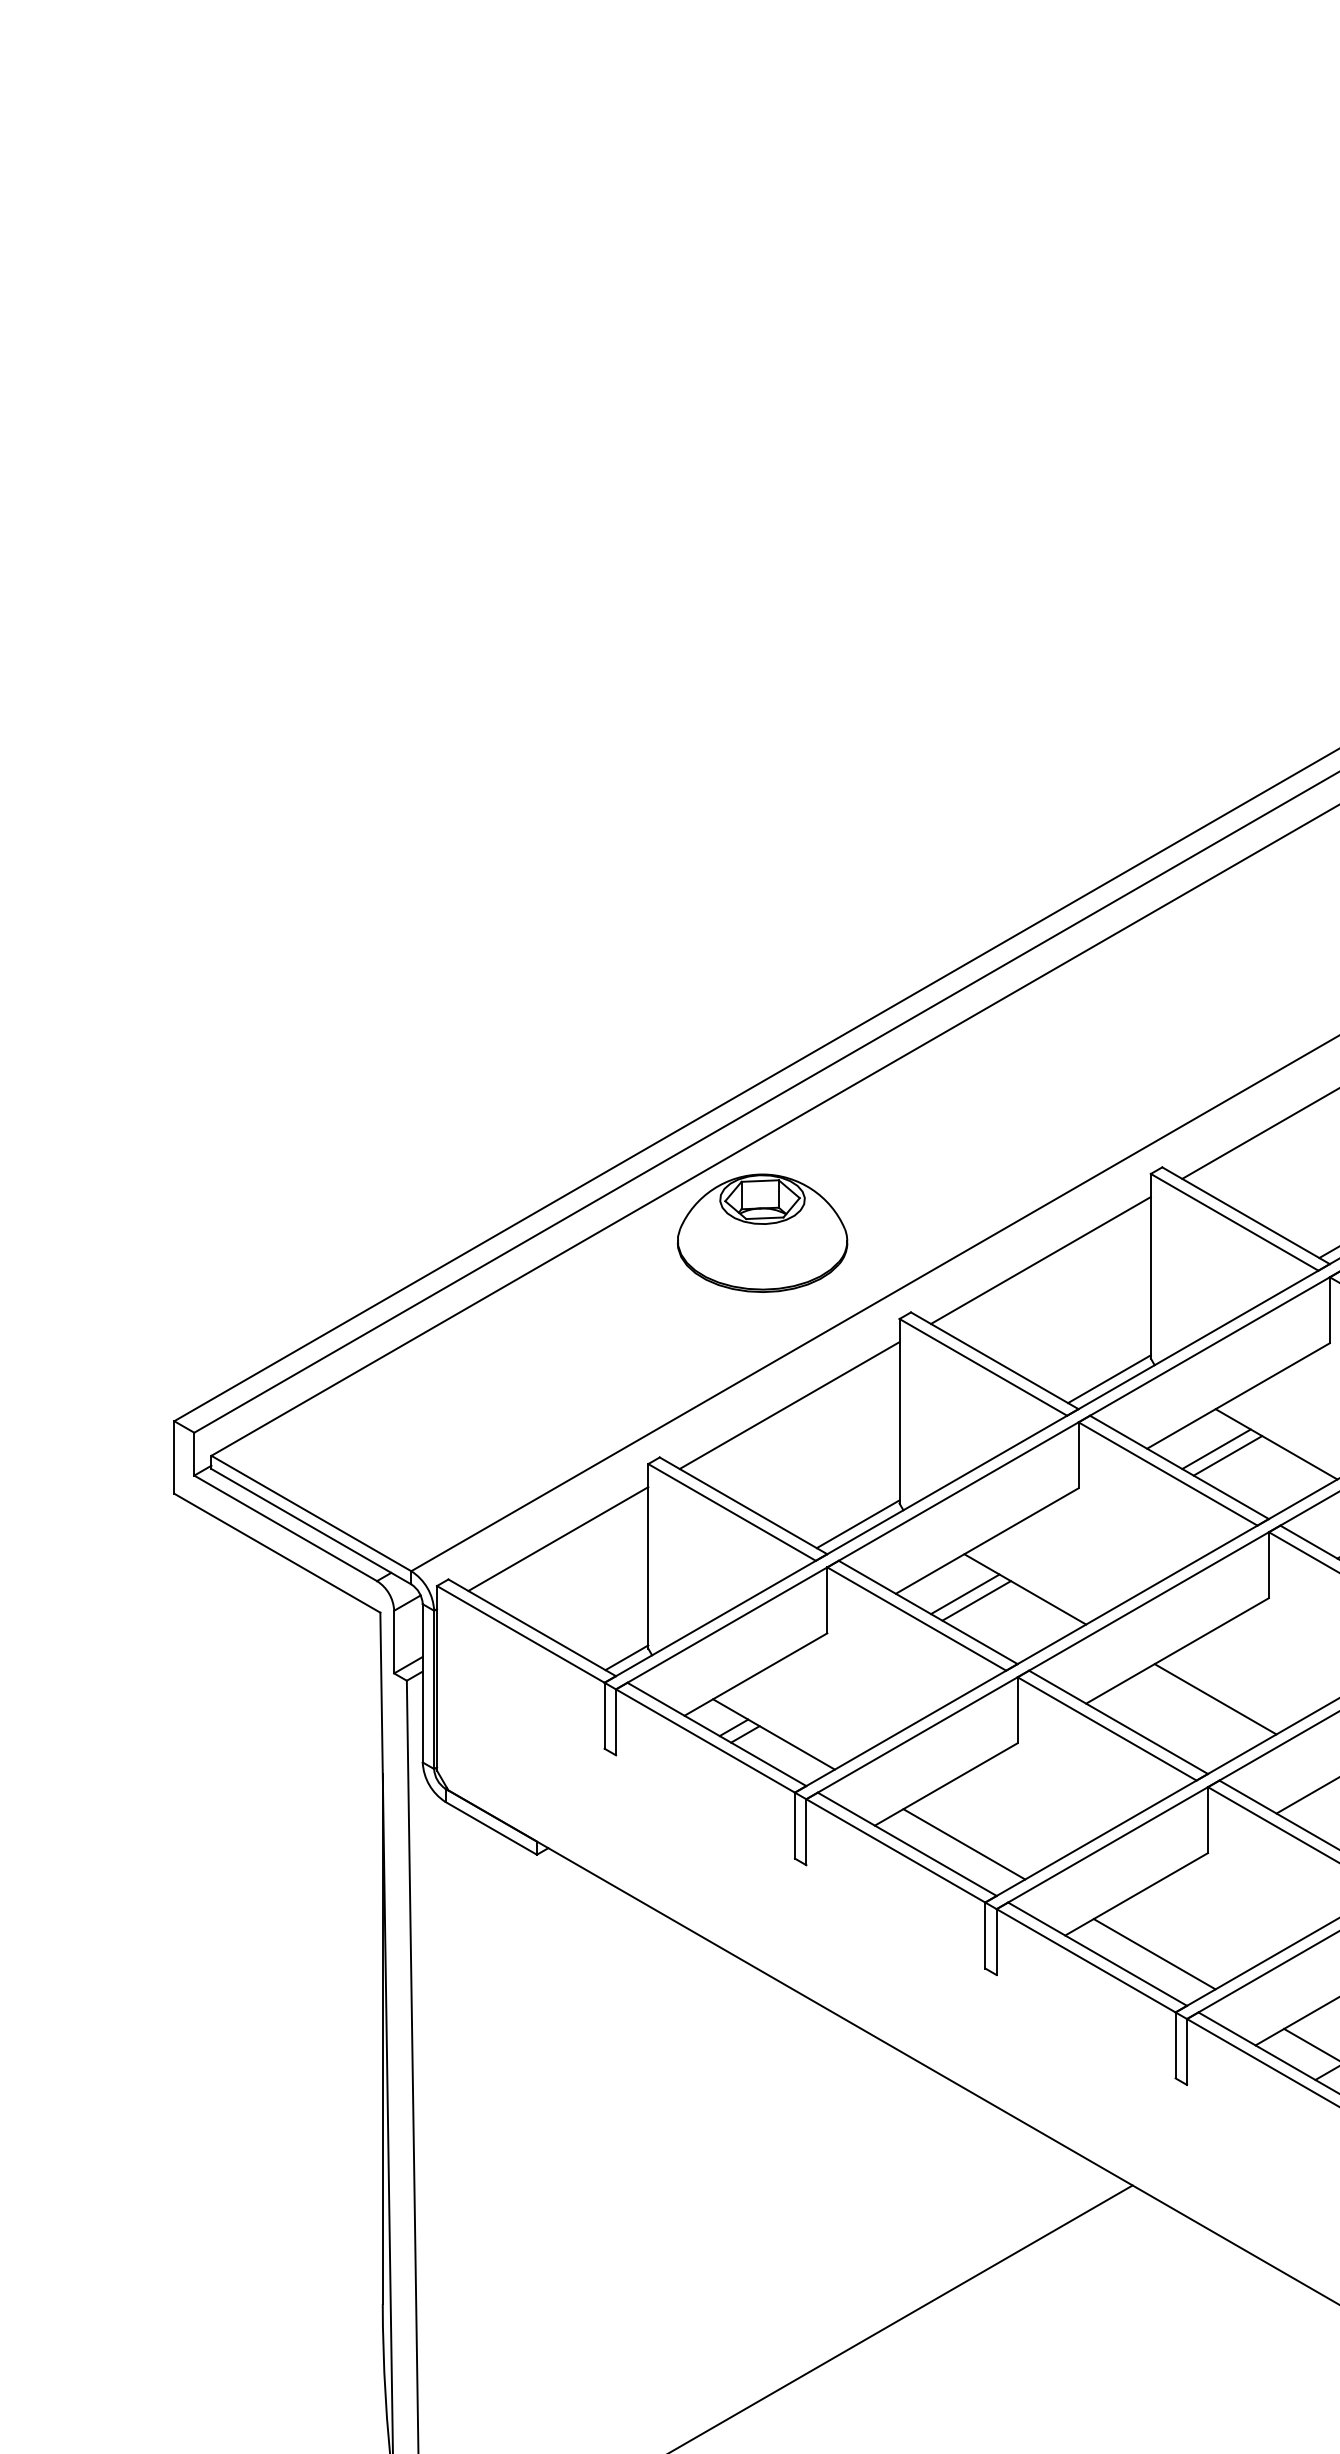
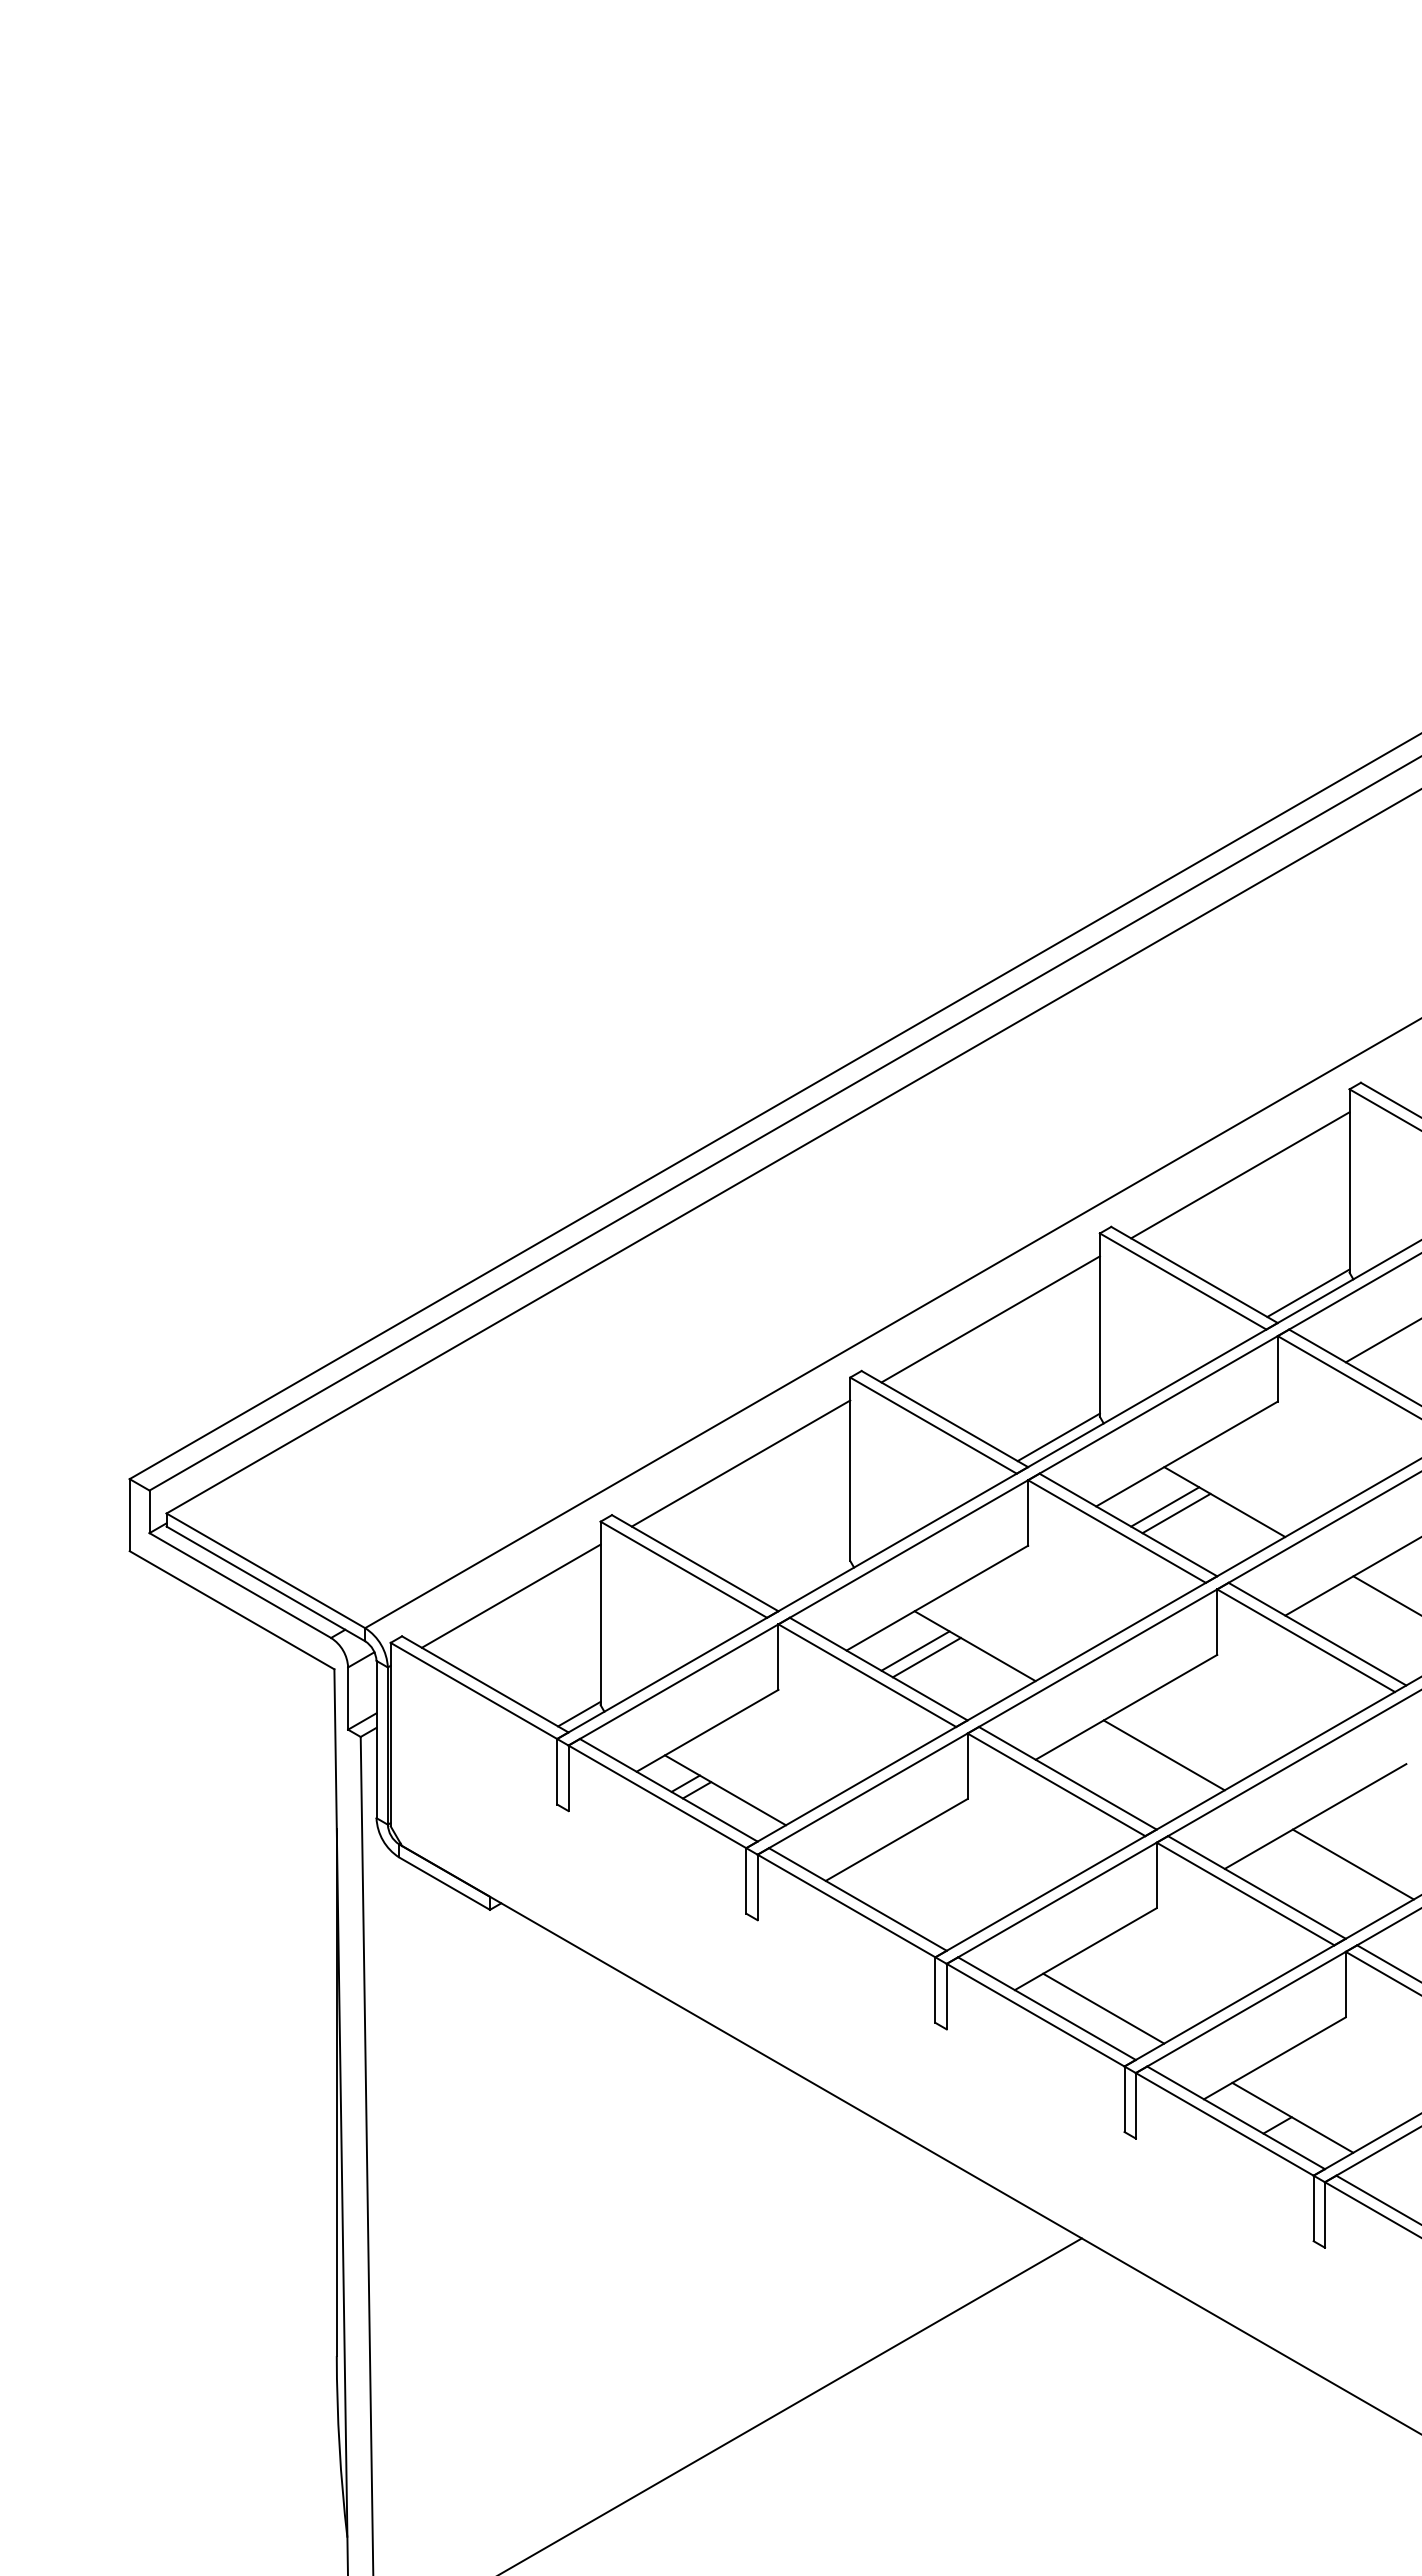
part: (762, 1233) -> (714, 1292), removed
line: (858, 1524) -> (809, 1581), removed
line: (964, 1844) -> (914, 1899), removed

